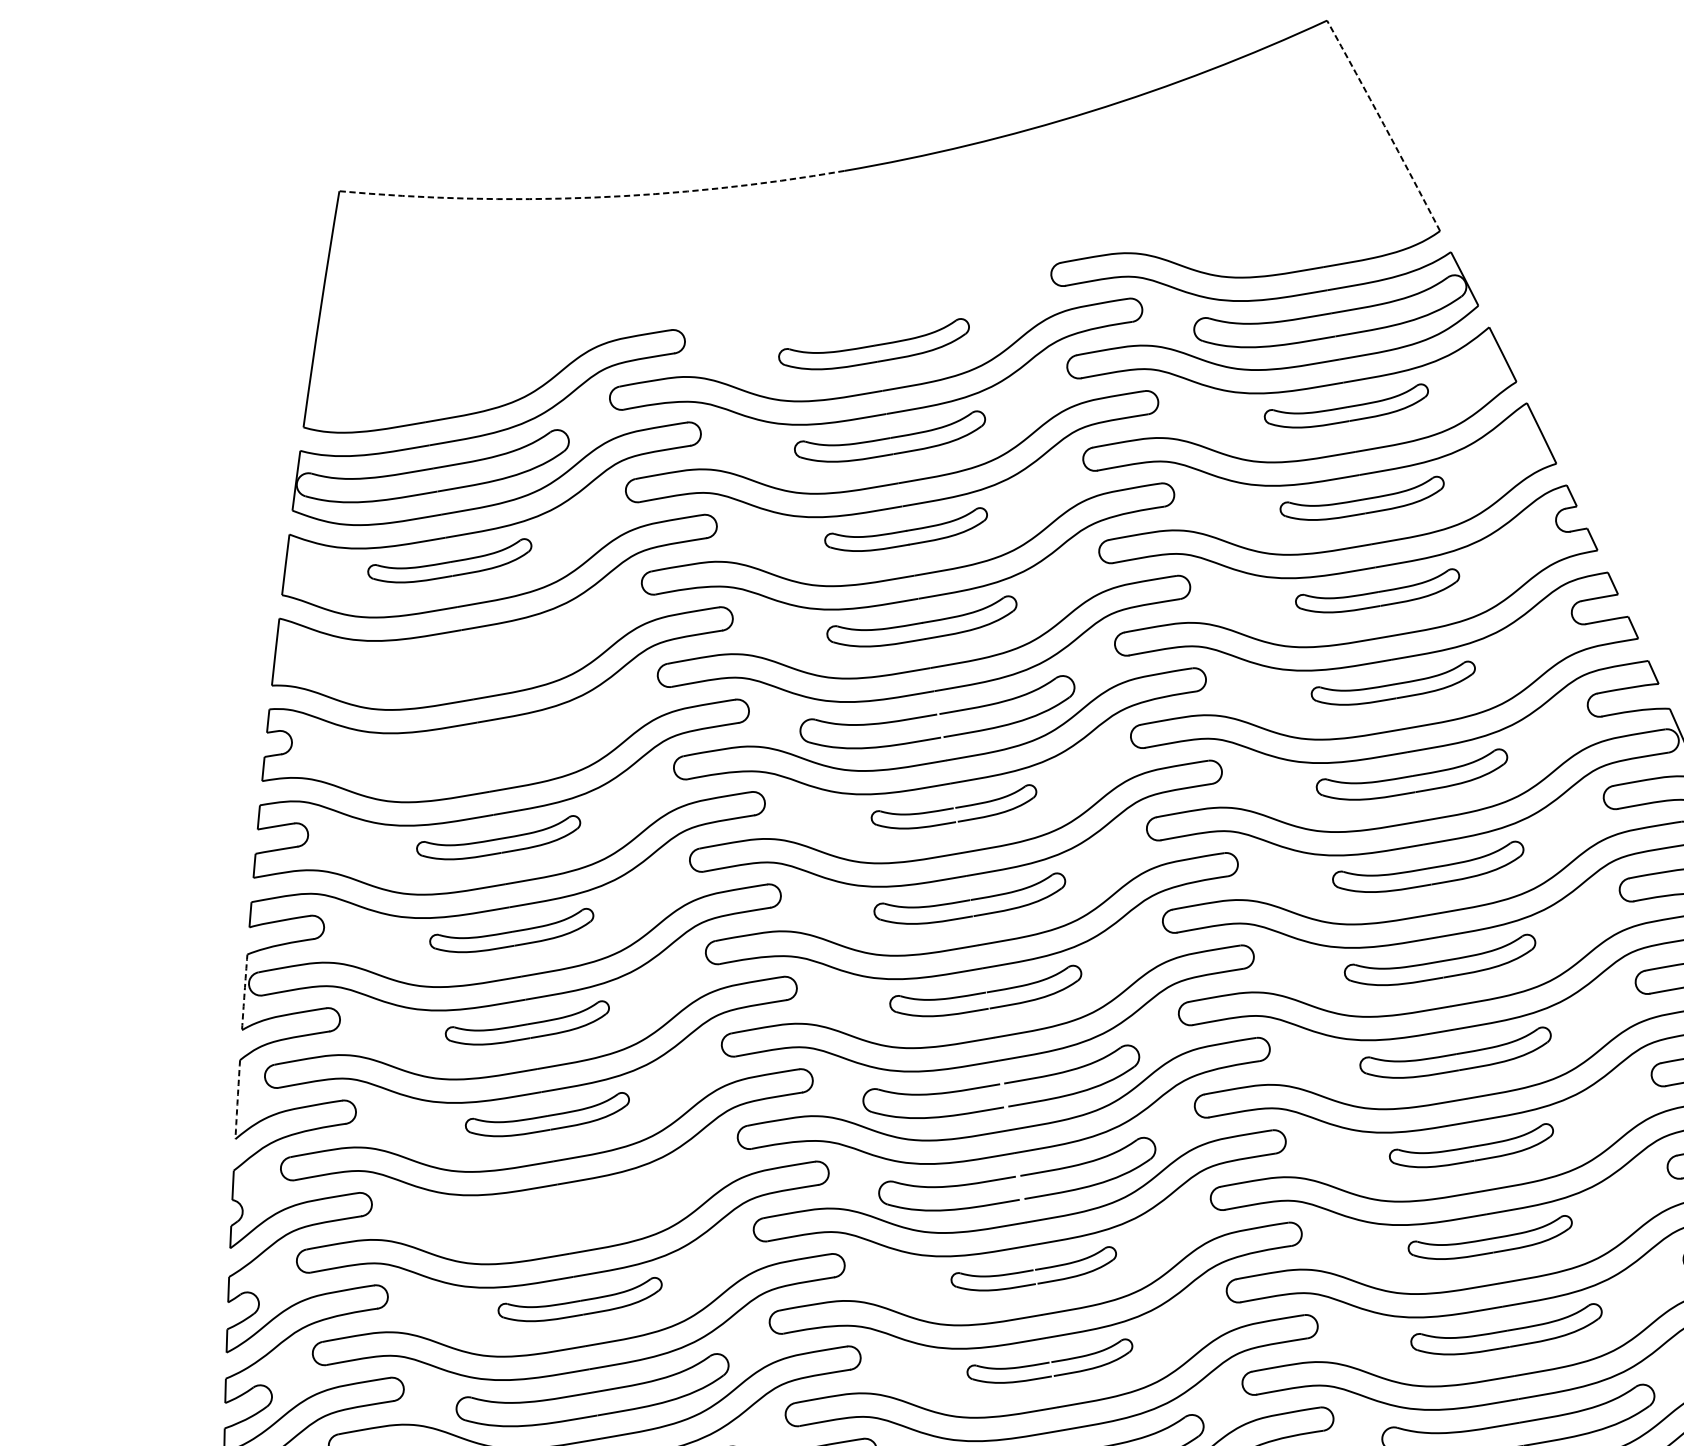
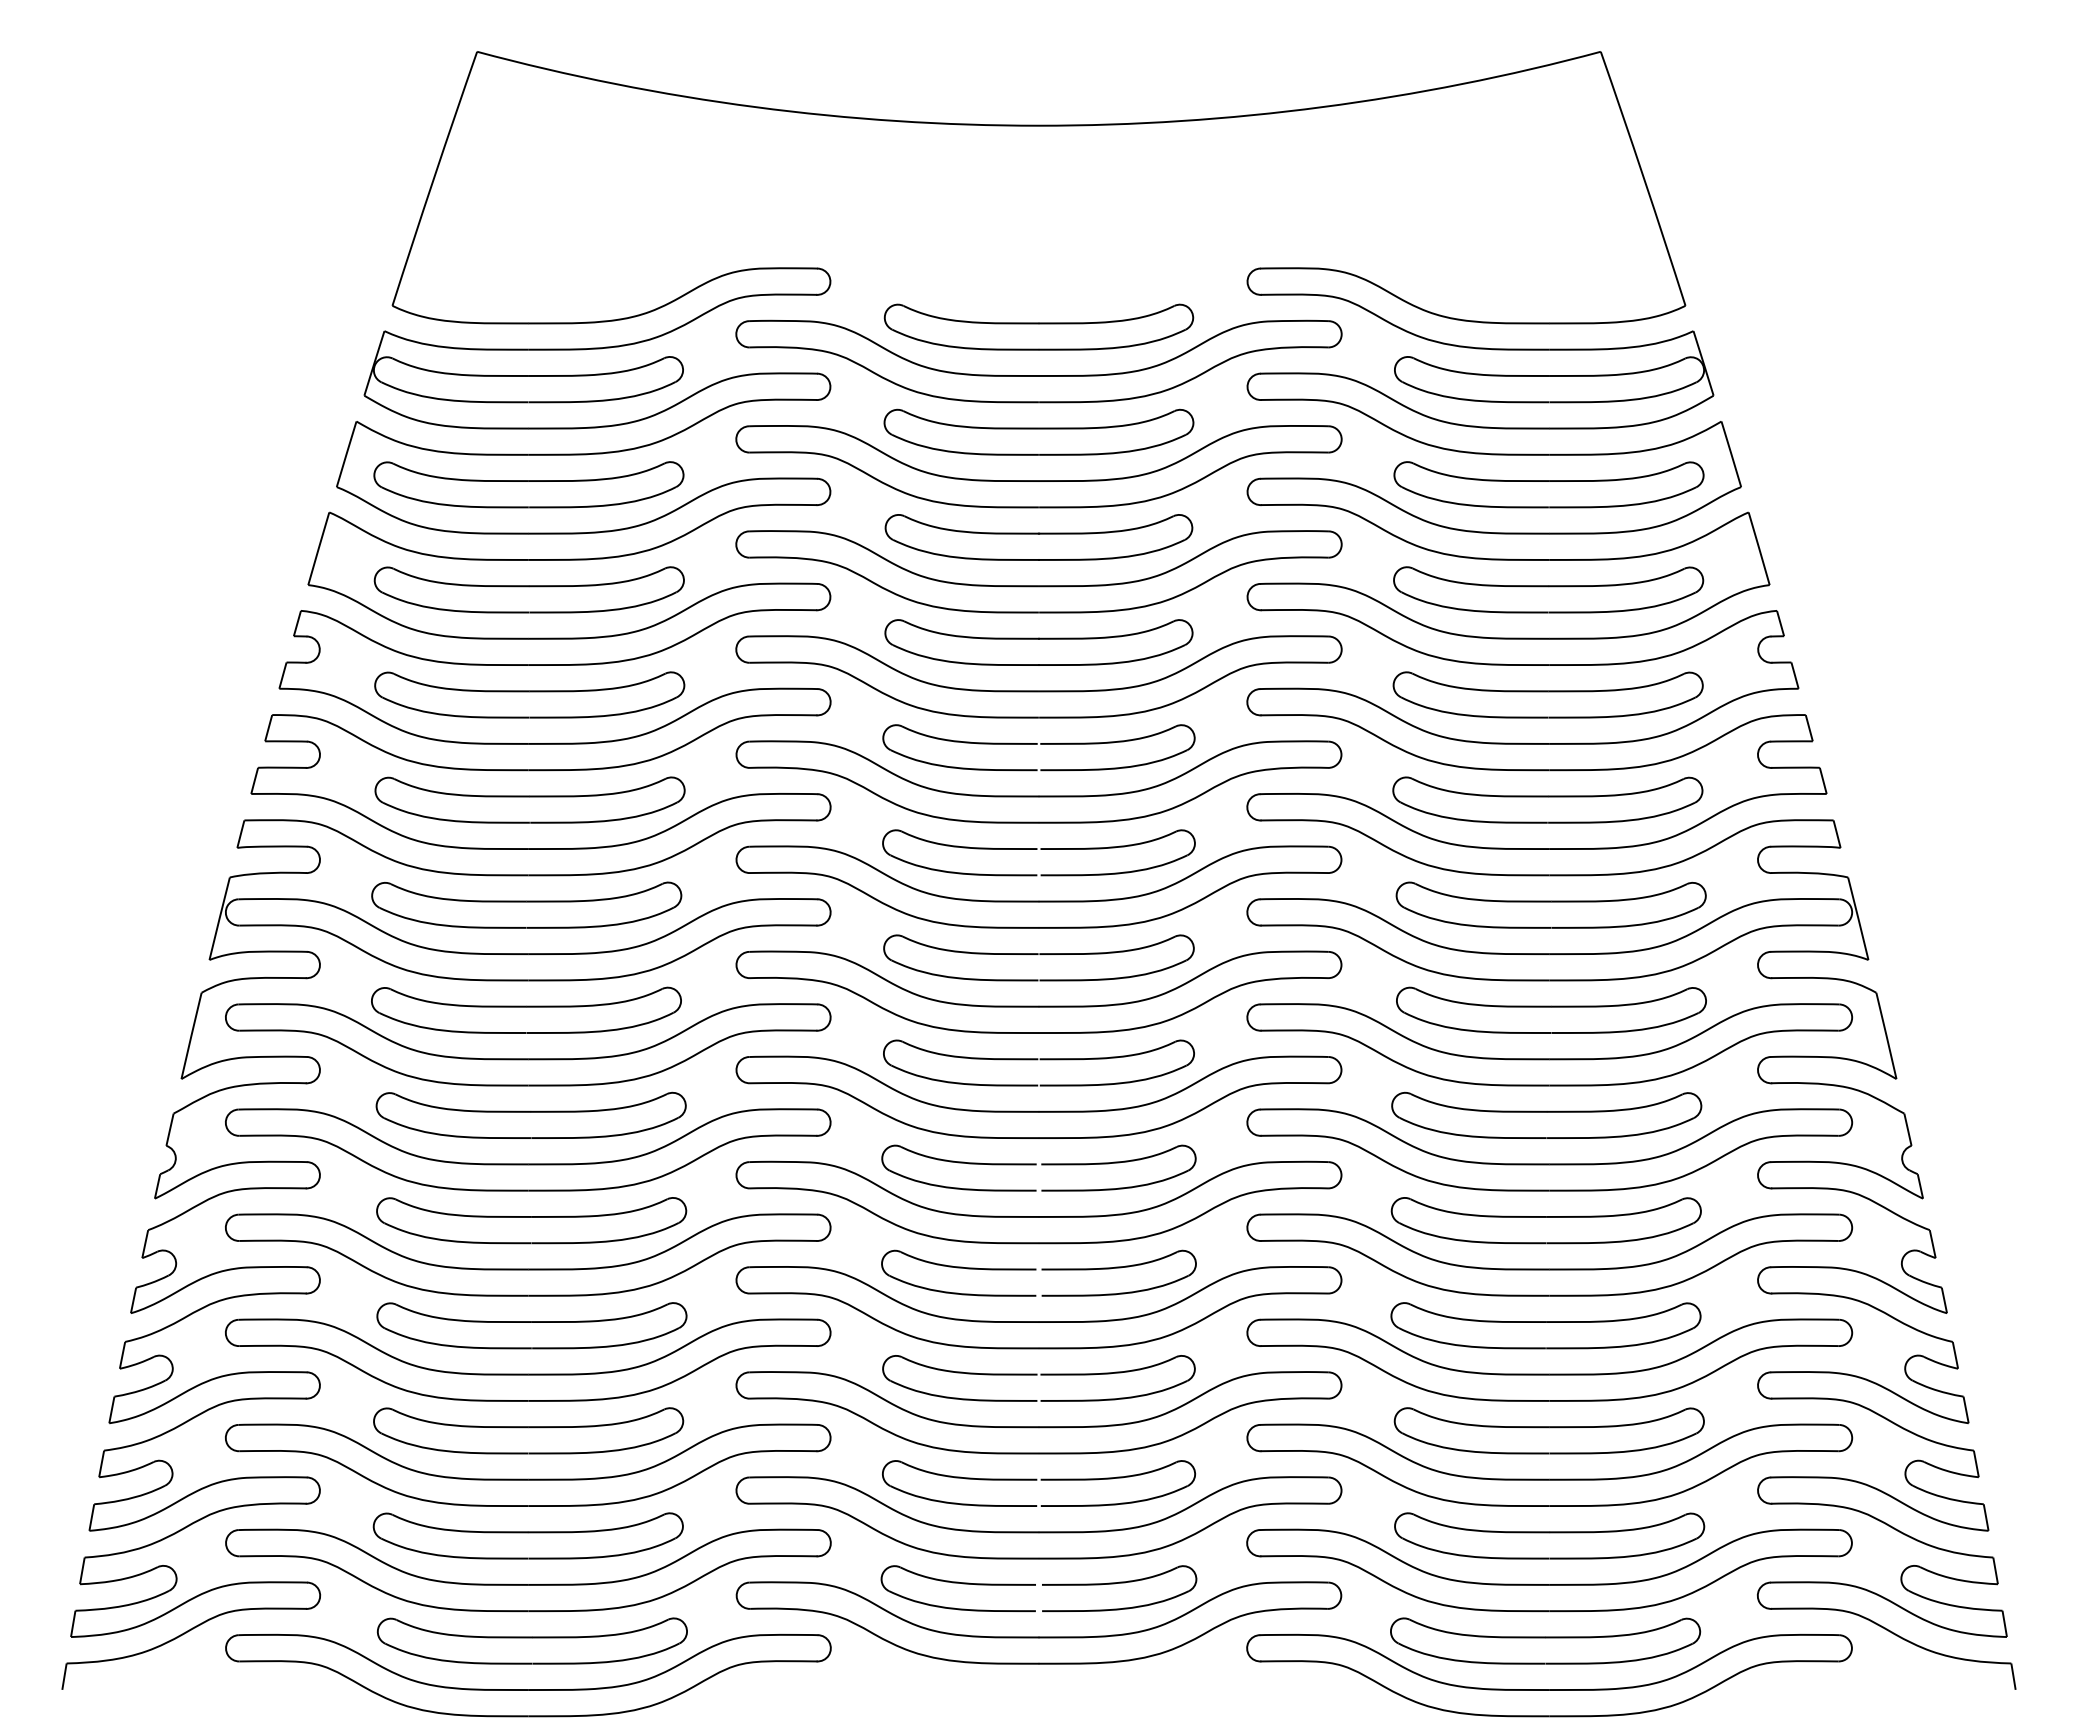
arc: (1384, 125) -> (1644, 178), dashed -> solid
arc: (592, 197) -> (755, 107), dashed -> solid
part: (874, 347) -> (1038, 326), size x1.43
part: (1346, 408) -> (1548, 484), size x1.67
part: (890, 439) -> (1038, 431), size x1.43
part: (1362, 501) -> (1548, 589), size x1.67
part: (906, 532) -> (1038, 537), size x1.67
part: (450, 563) -> (528, 484), size x1.67
part: (1377, 593) -> (1547, 694), size x1.67
part: (922, 625) -> (1038, 642), size x1.43
part: (466, 656) -> (528, 589), added
part: (1393, 685) -> (1547, 799), size x1.67
part: (482, 748) -> (529, 694), added
part: (1412, 777) -> (1550, 904), size x1.43
part: (954, 809) -> (1038, 852), size x1.67
part: (498, 840) -> (529, 799), size x1.67
part: (1429, 869) -> (1551, 1009), size x1.43
part: (970, 902) -> (1038, 957), size x1.43
part: (512, 933) -> (526, 904), size x1.67
part: (1440, 962) -> (1546, 1114), size x1.43
arc: (244, 992) -> (219, 918), dashed -> solid
part: (986, 994) -> (1038, 1062), size x1.43
part: (528, 1025) -> (526, 1009), size x1.67
part: (1455, 1056) -> (1545, 1220), size x1.43
arc: (237, 1099) -> (191, 1035), dashed -> solid
part: (547, 1117) -> (530, 1114), size x1.67
part: (1471, 1148) -> (1545, 1325), size x1.67
part: (564, 1210) -> (531, 1220), added
part: (1490, 1240) -> (1548, 1430), size x1.67
part: (1034, 1272) -> (1038, 1378), size x1.67
part: (580, 1302) -> (531, 1325), size x1.67
part: (1507, 1332) -> (1549, 1535), size x1.43
part: (1051, 1364) -> (1039, 1483), size x1.67

